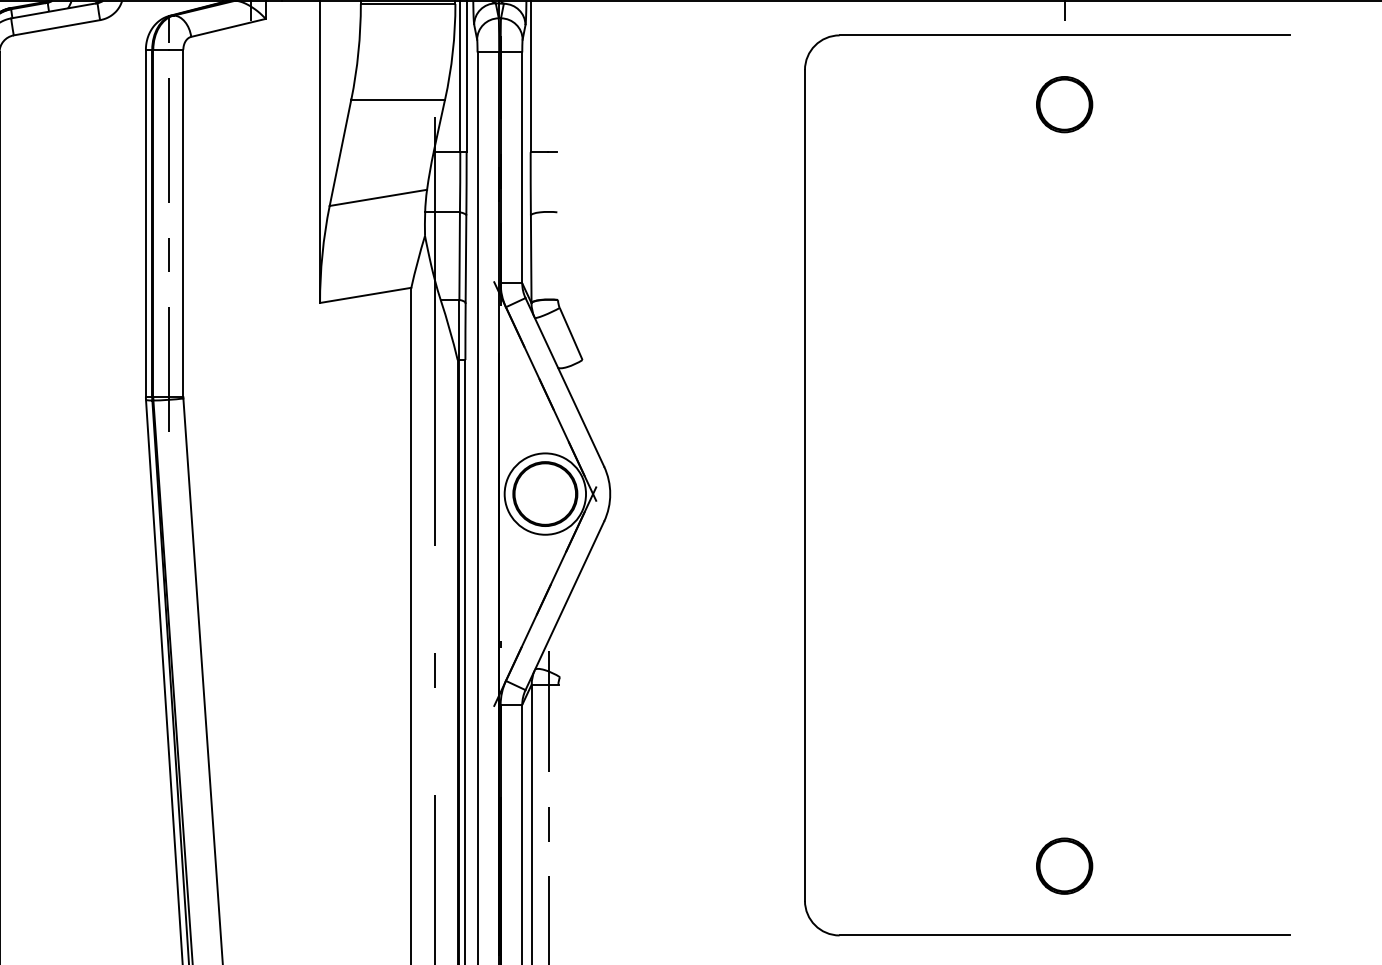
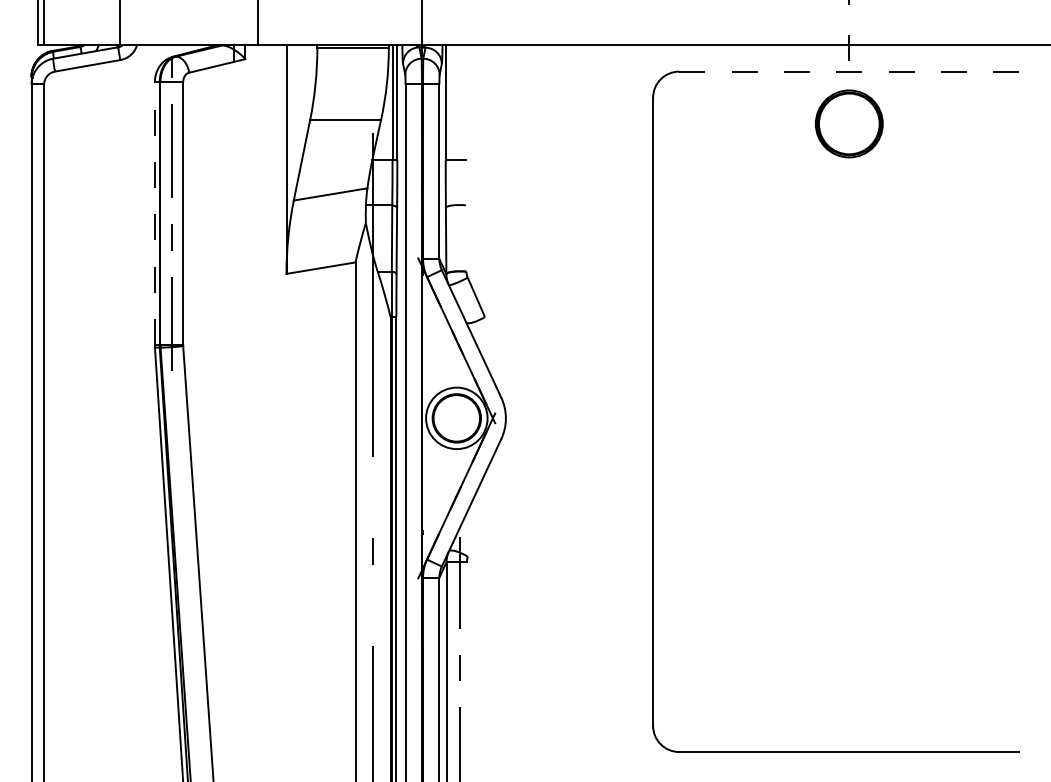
line: (1064, 35) -> (849, 71), solid -> dashed
part: (1064, 104) -> (849, 123), size x1.6
line: (145, 223) -> (154, 213), solid -> dashed
part: (1064, 865) -> (849, 699), removed

